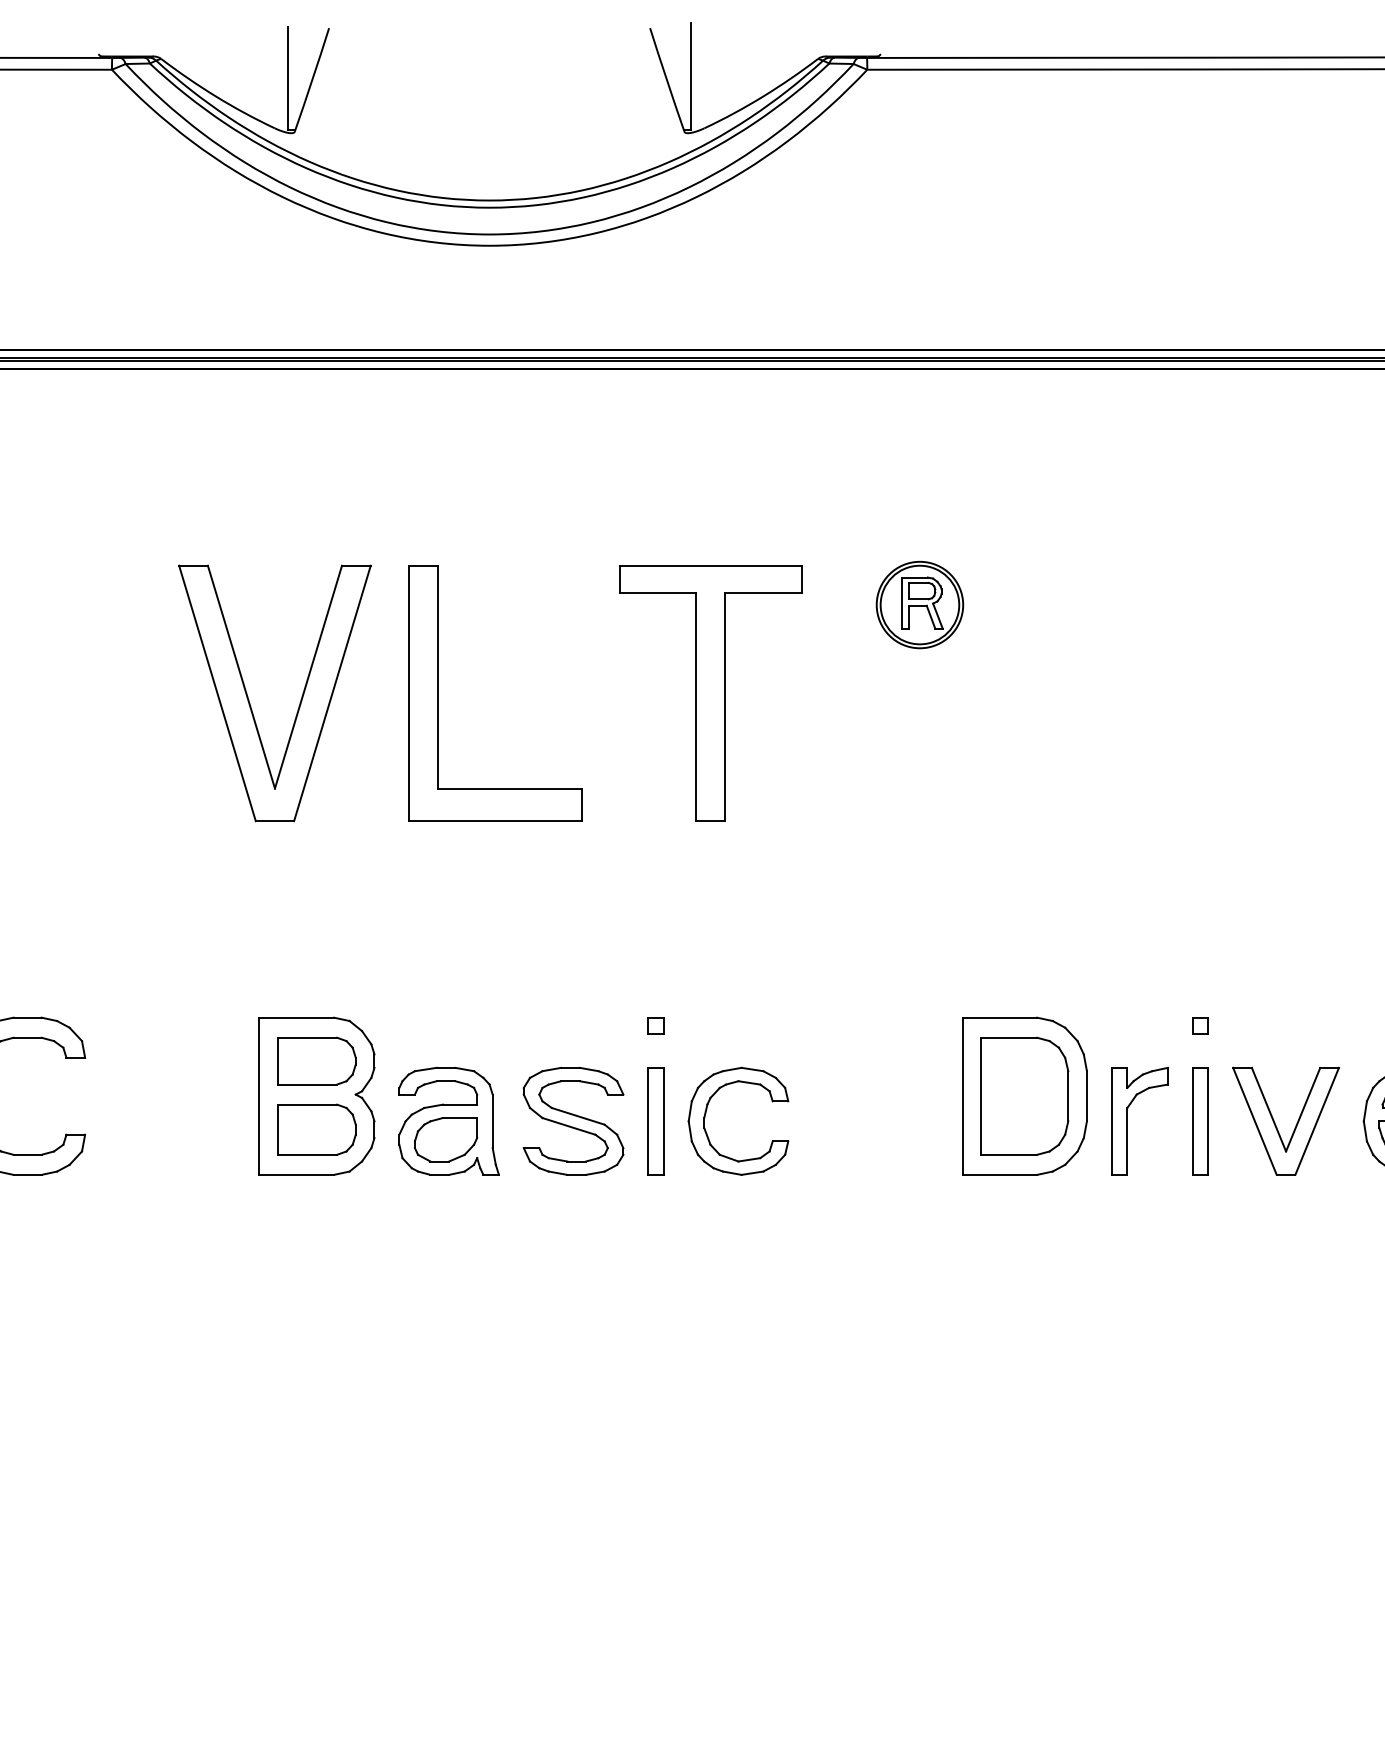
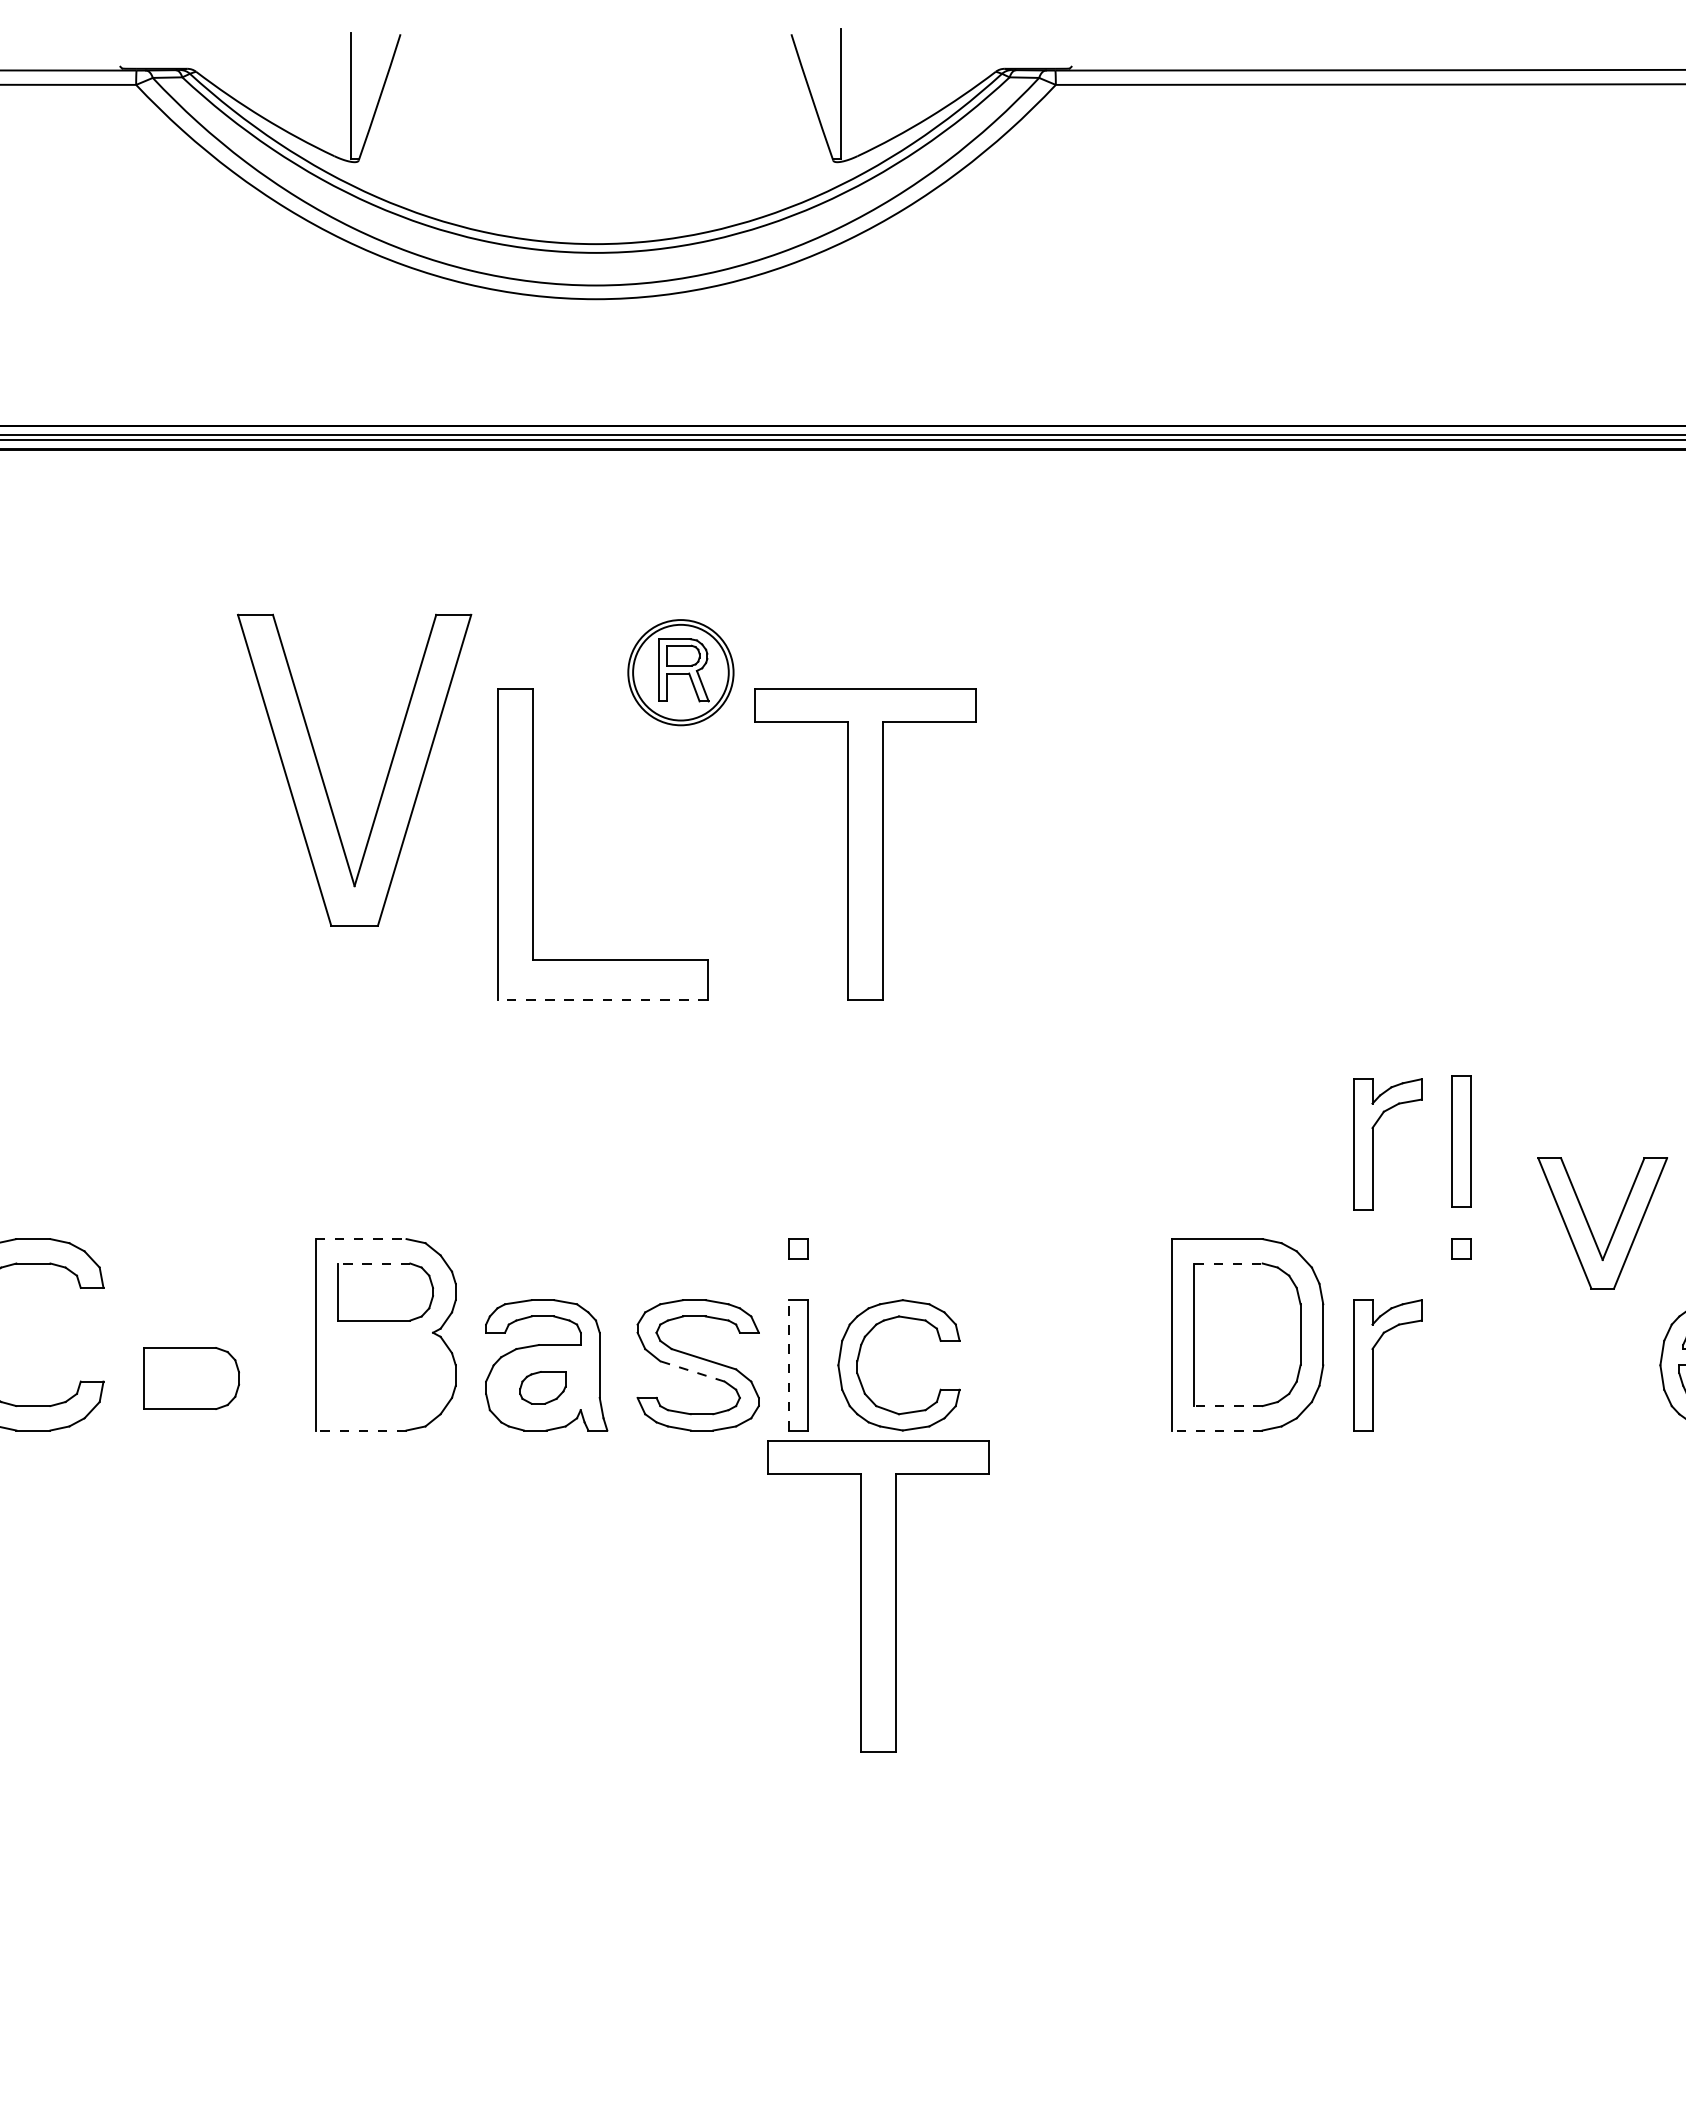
part: (919, 604) -> (680, 672), moved
part: (249, 700) -> (323, 778), moved
line: (494, 820) -> (602, 999), solid -> dashed
part: (1128, 939) -> (1373, 1144), added
line: (297, 1018) -> (361, 1239), solid -> dashed
line: (307, 1037) -> (374, 1263), solid -> dashed
line: (1009, 1037) -> (1229, 1263), solid -> dashed
line: (648, 1120) -> (789, 1364), solid -> dashed
part: (1200, 1121) -> (1461, 1141), moved
line: (568, 1126) -> (692, 1371), solid -> dashed
part: (1276, 1126) -> (1591, 1229), moved
part: (316, 1129) -> (191, 1378), moved
part: (445, 1139) -> (542, 1387), size x0.6
line: (1009, 1155) -> (1228, 1406), solid -> dashed
line: (296, 1174) -> (360, 1430), solid -> dashed
line: (999, 1174) -> (1216, 1430), solid -> dashed
part: (721, 1311) -> (878, 1596), added

